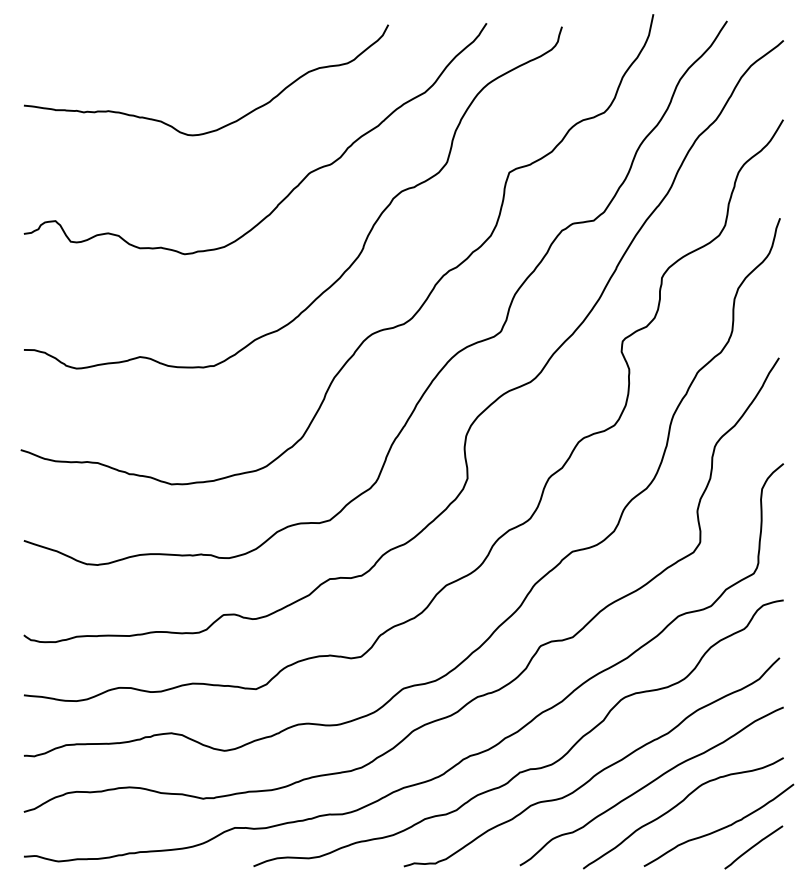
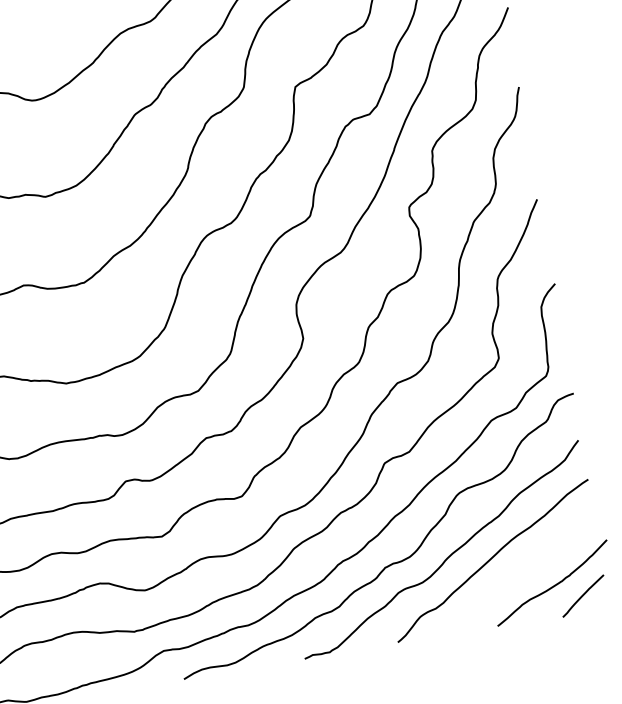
curve: (677, 806) -> (516, 573), removed

